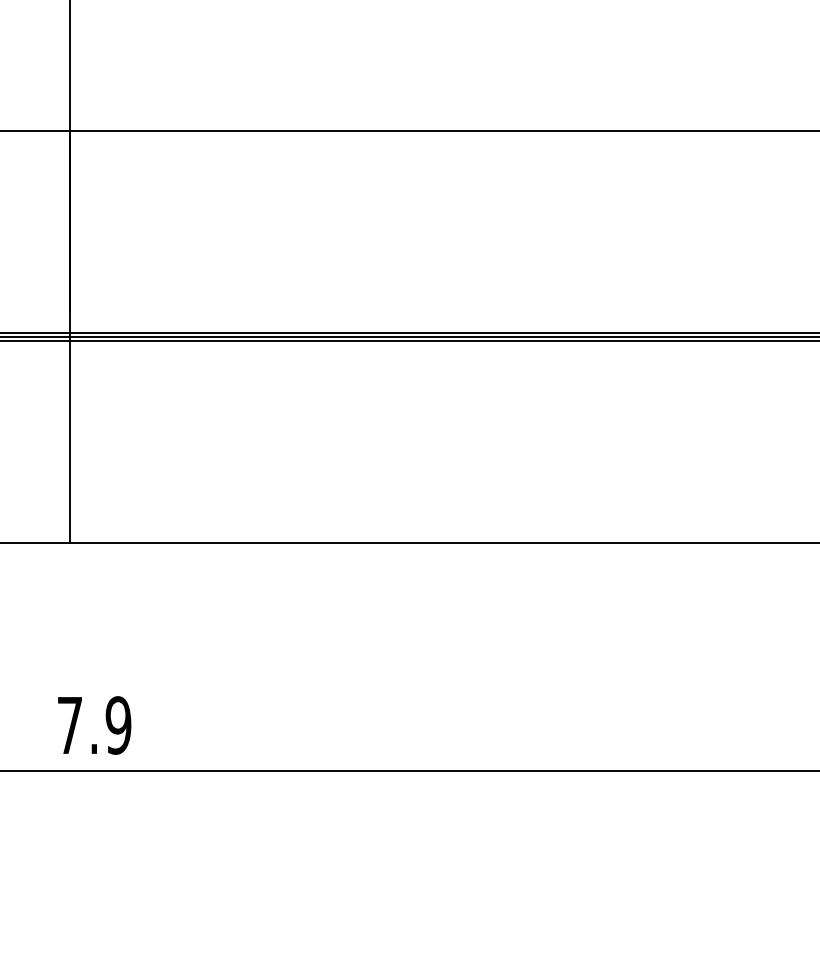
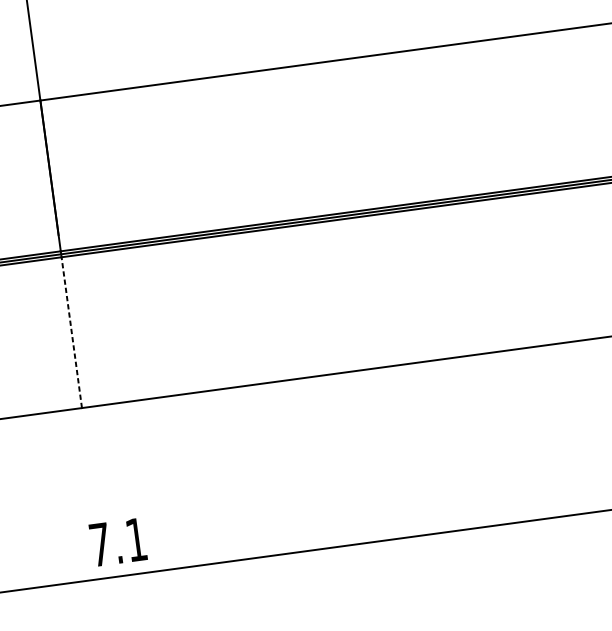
line: (70, 441) -> (71, 332), solid -> dashed
text: (118, 725) -> (136, 539), 7.9 -> 7.1

